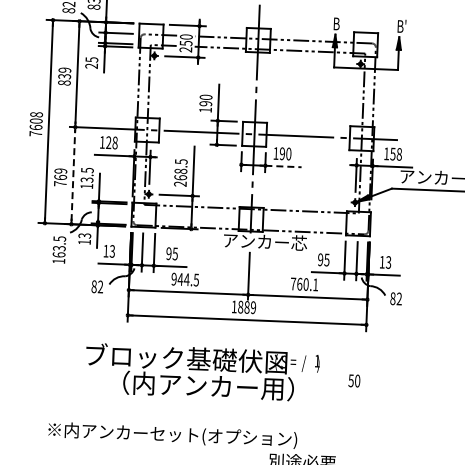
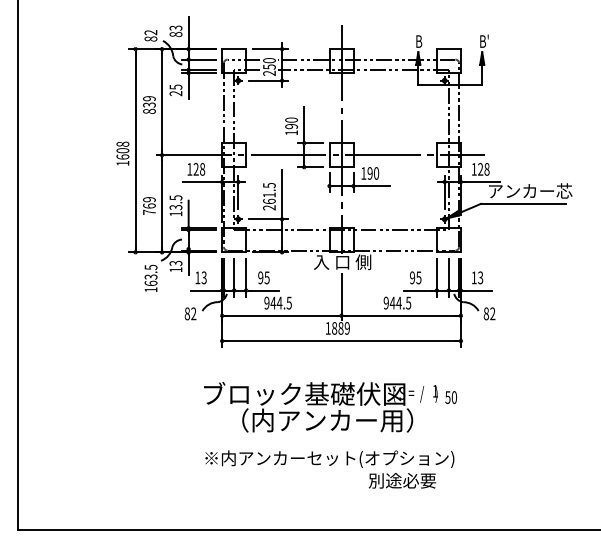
text: (35, 132) -> (122, 162), 7608 -> 1608
text: (392, 153) -> (480, 168), 158 -> 128
line: (284, 166) -> (372, 186), dashed -> solid
text: (181, 170) -> (269, 194), 268.5 -> 261.5
line: (73, 175) -> (162, 203), dashed -> solid
text: (265, 242) -> (356, 262), アンカー芯 -> 入 口 側
text: (304, 283) -> (397, 302), 760.1 -> 944.5
text: (201, 372) -> (320, 407), moved
text: (172, 434) -> (329, 458), moved

